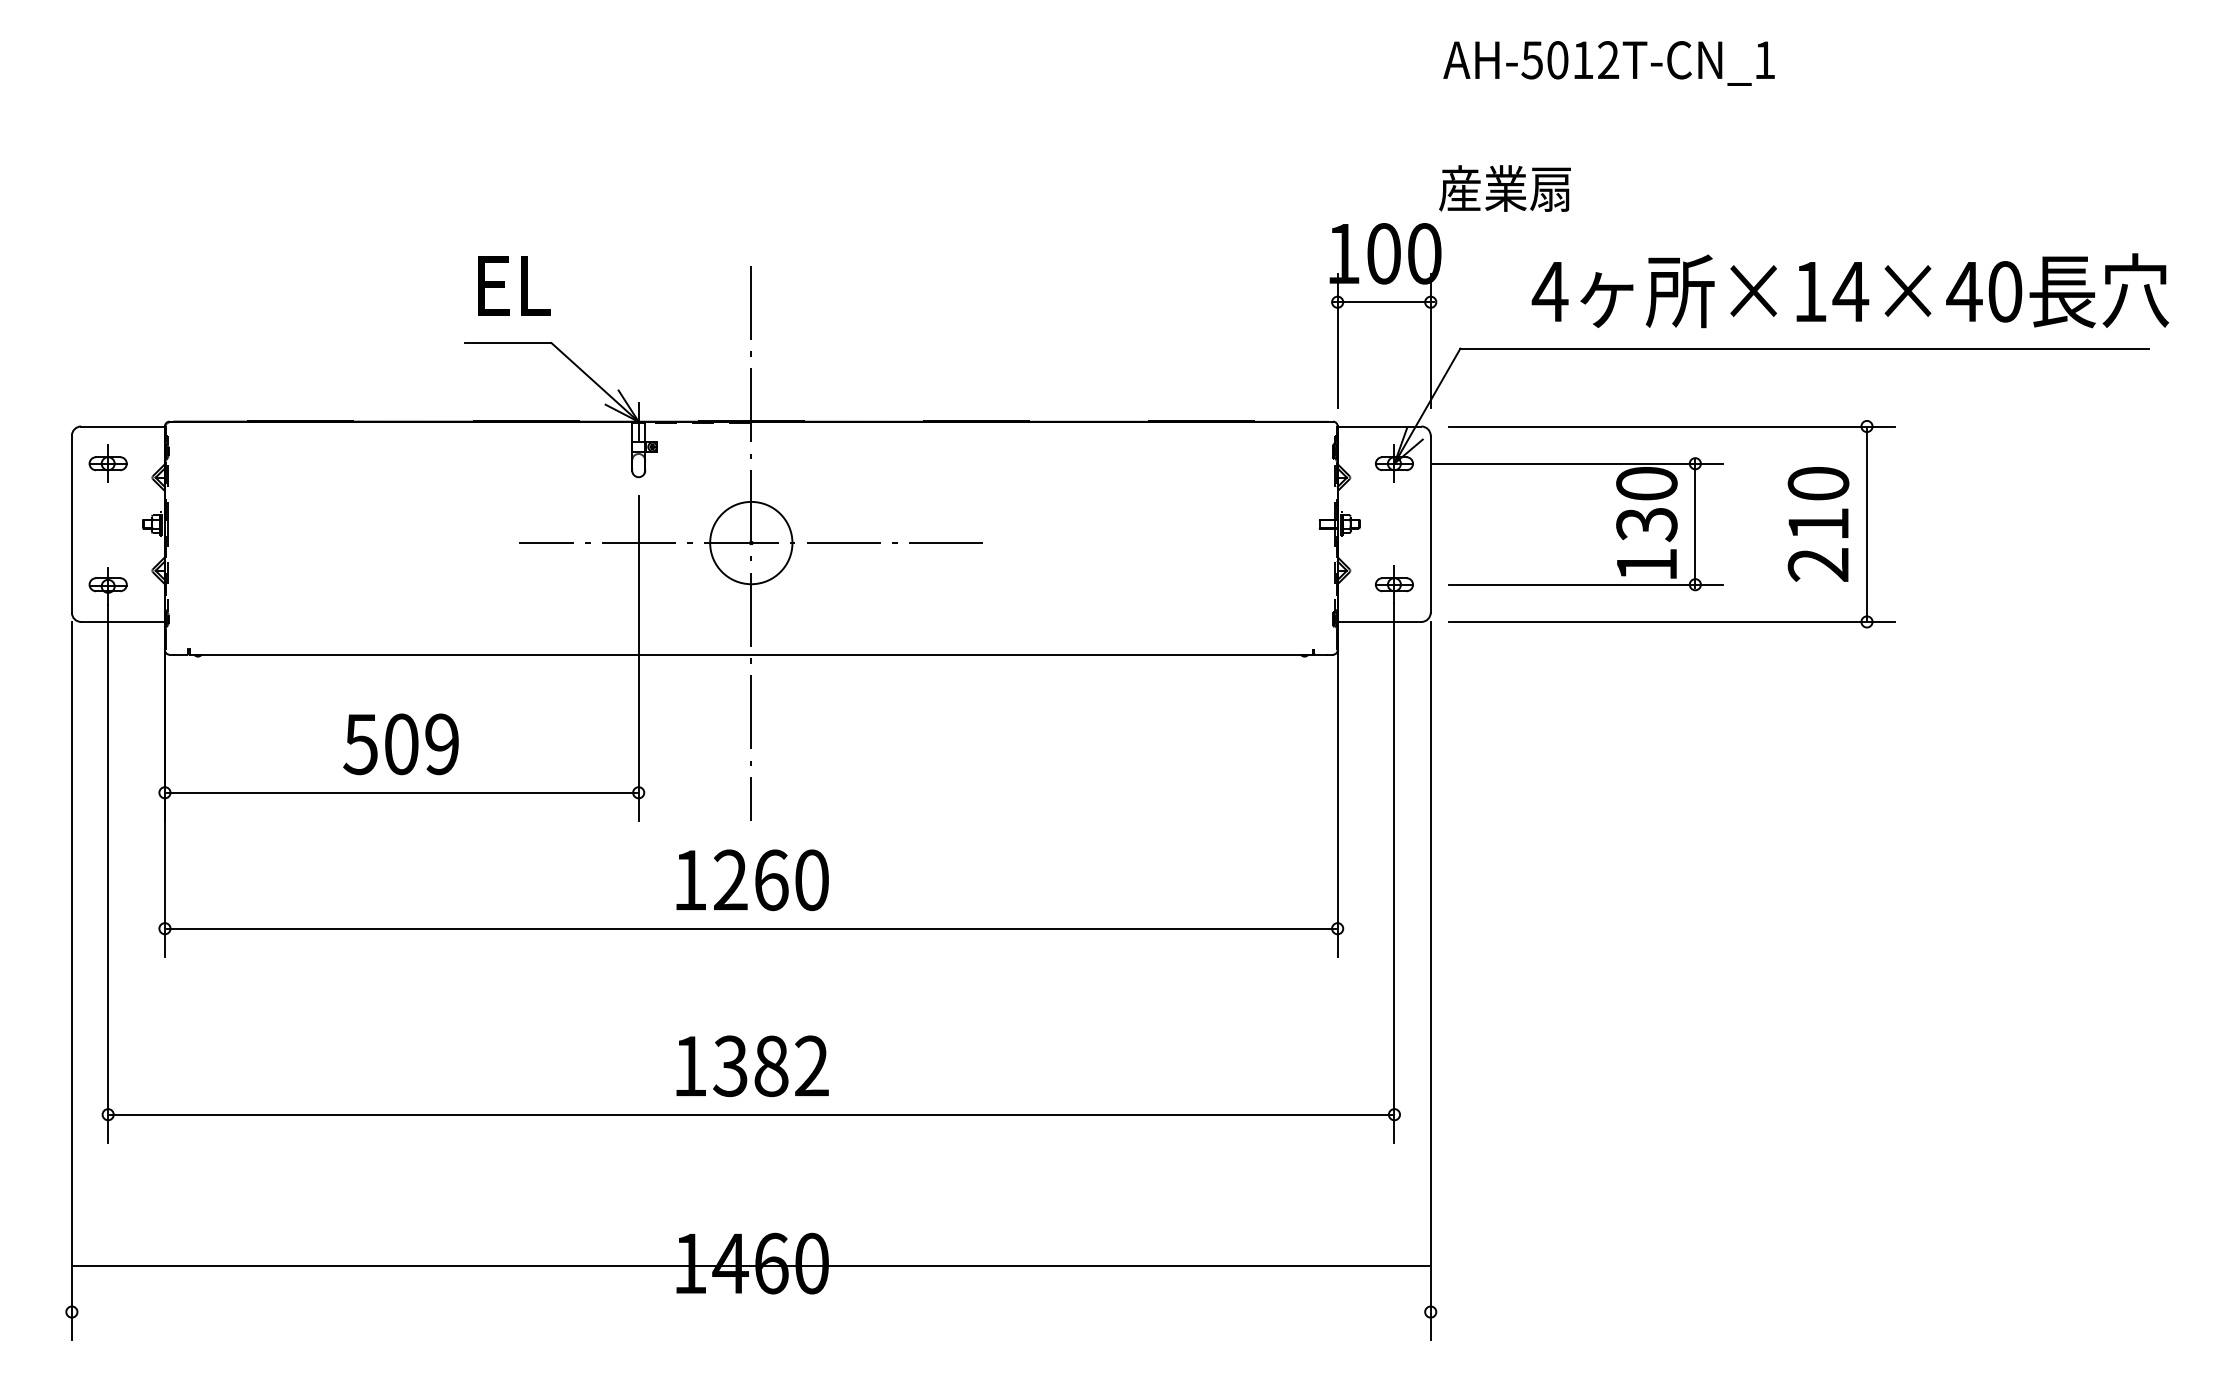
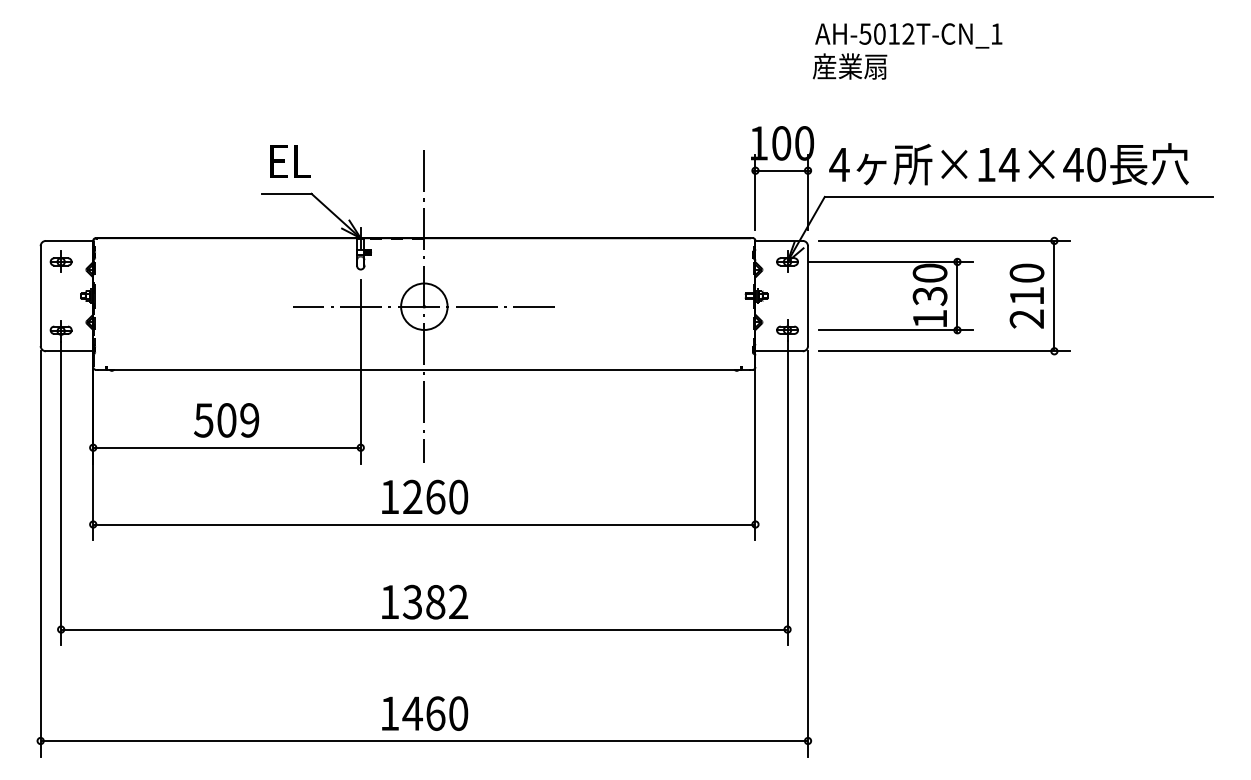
text: (1504, 188) -> (849, 66), moved
text: (1849, 291) -> (1008, 164), moved
line: (749, 1266) -> (423, 741), moved

